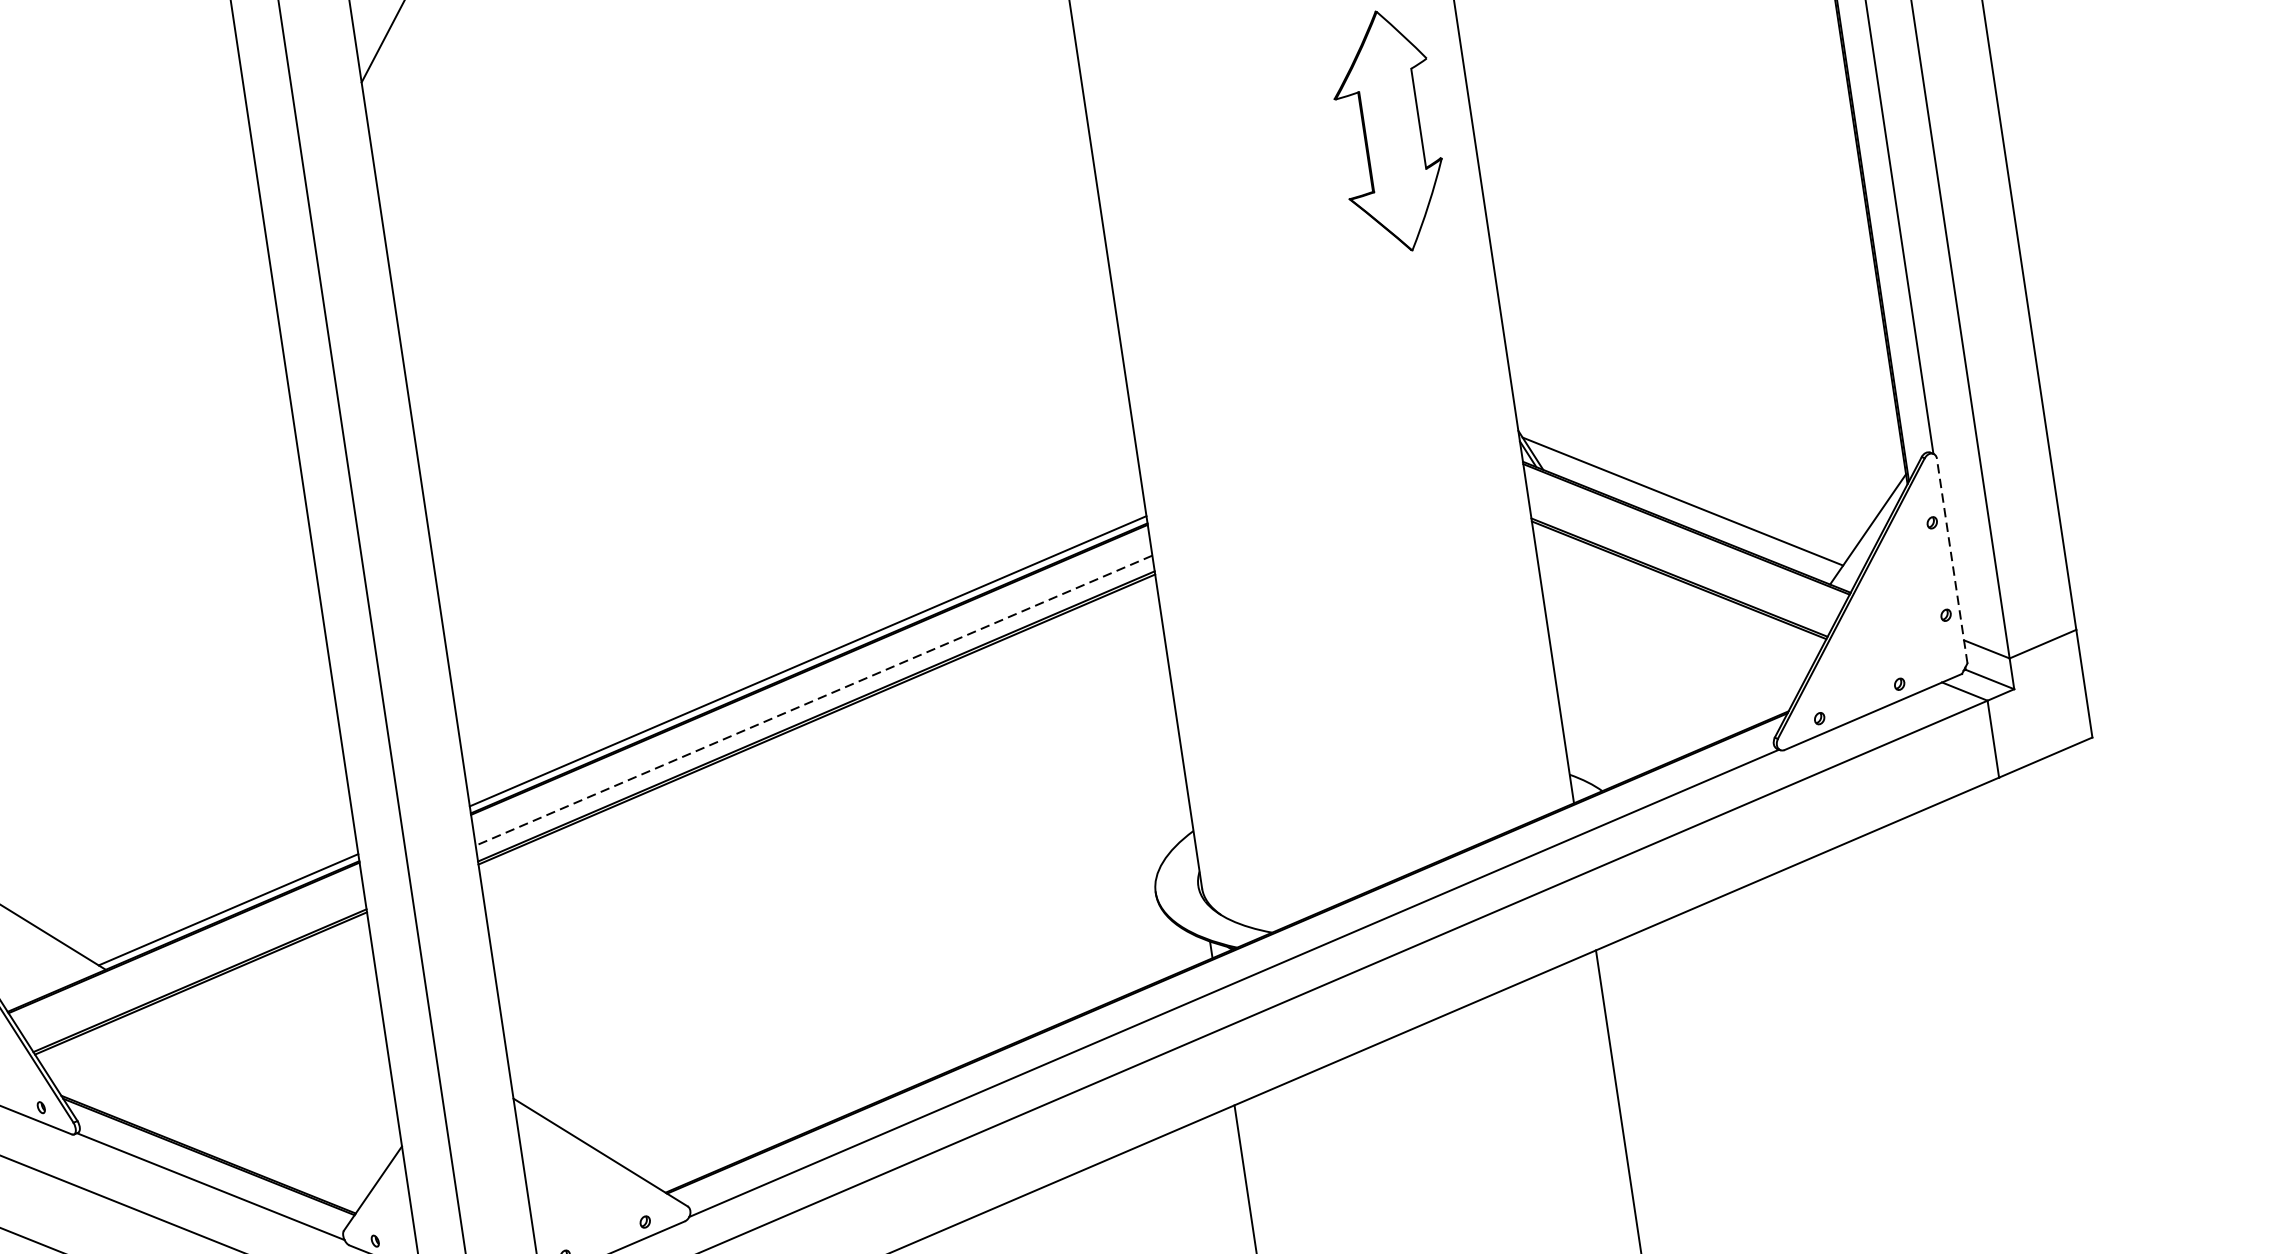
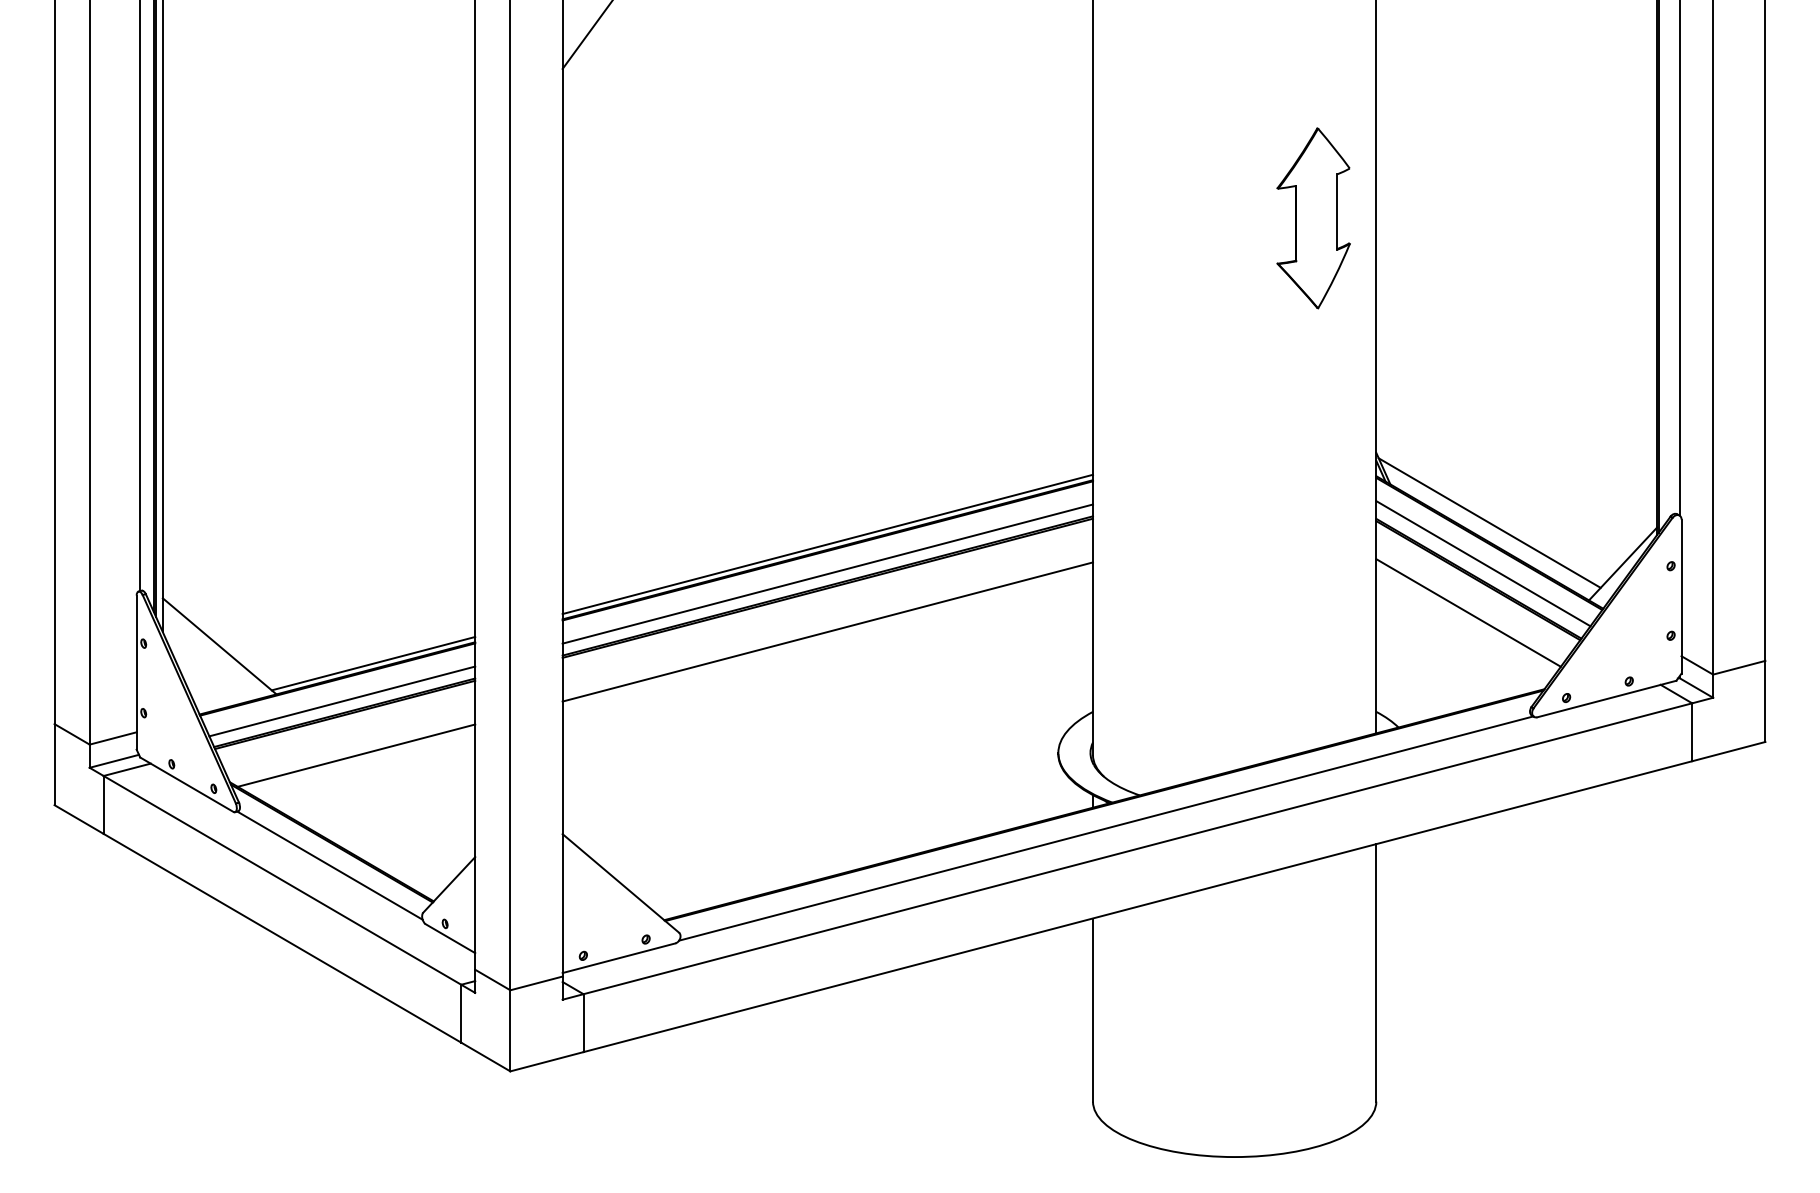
line: (1682, 556) -> (1483, 563), added
line: (1952, 560) -> (1681, 596), dashed -> solid
line: (1672, 624) -> (1468, 612), added
line: (813, 701) -> (827, 574), dashed -> solid
line: (825, 776) -> (827, 631), added
line: (194, 966) -> (342, 701), added
line: (224, 1035) -> (356, 755), added

